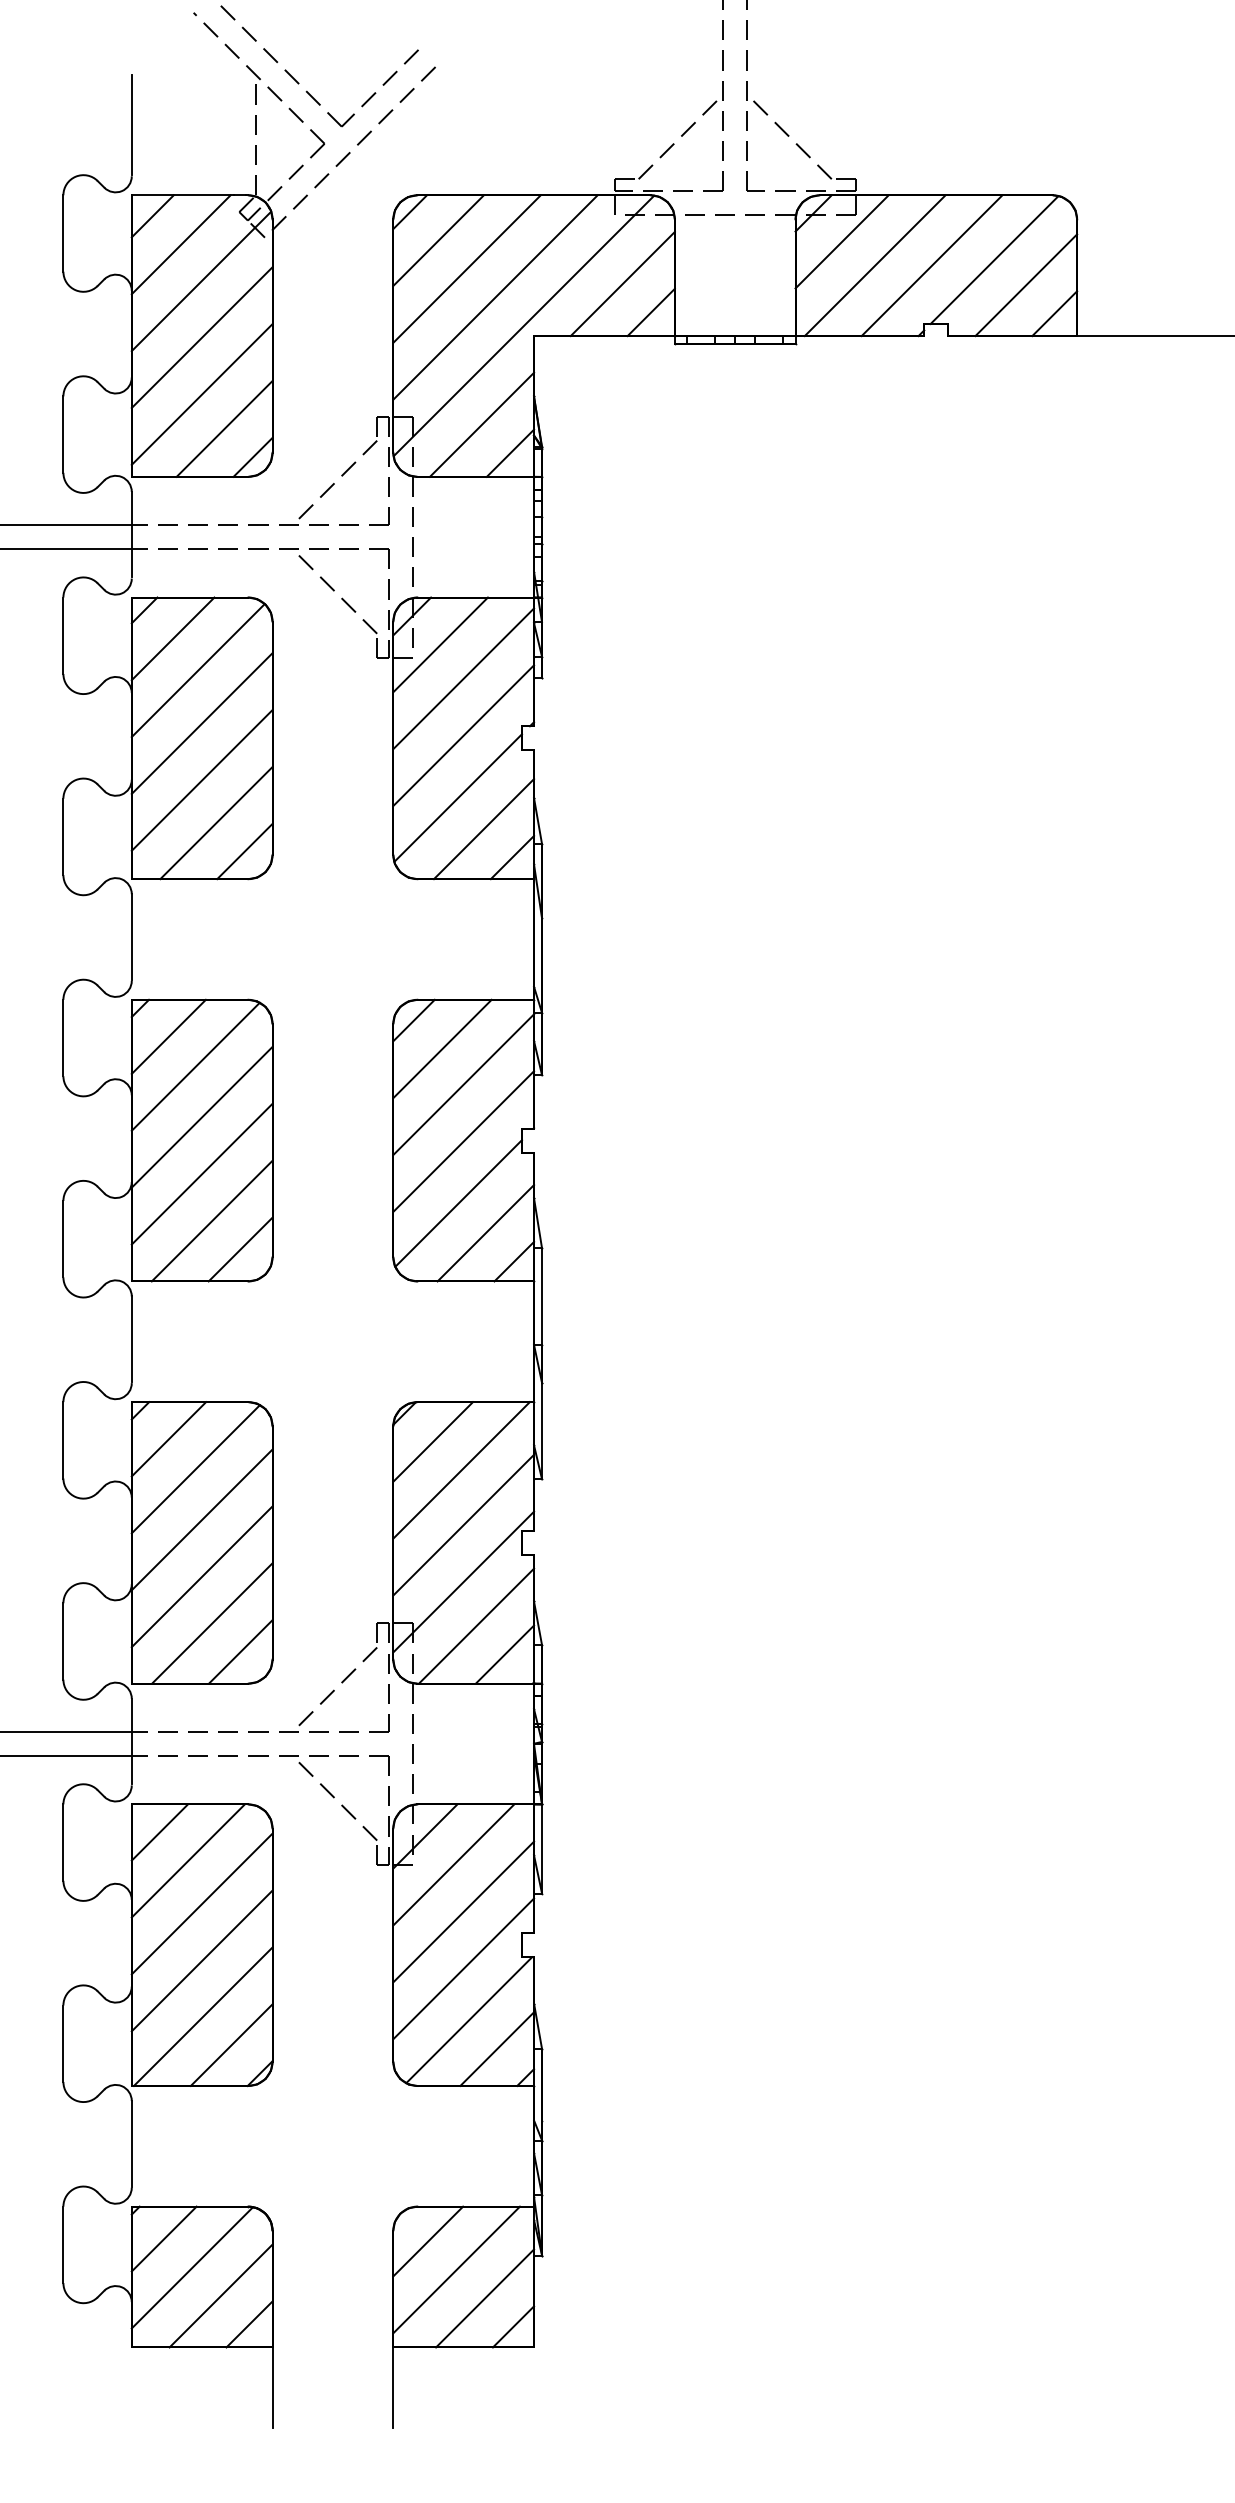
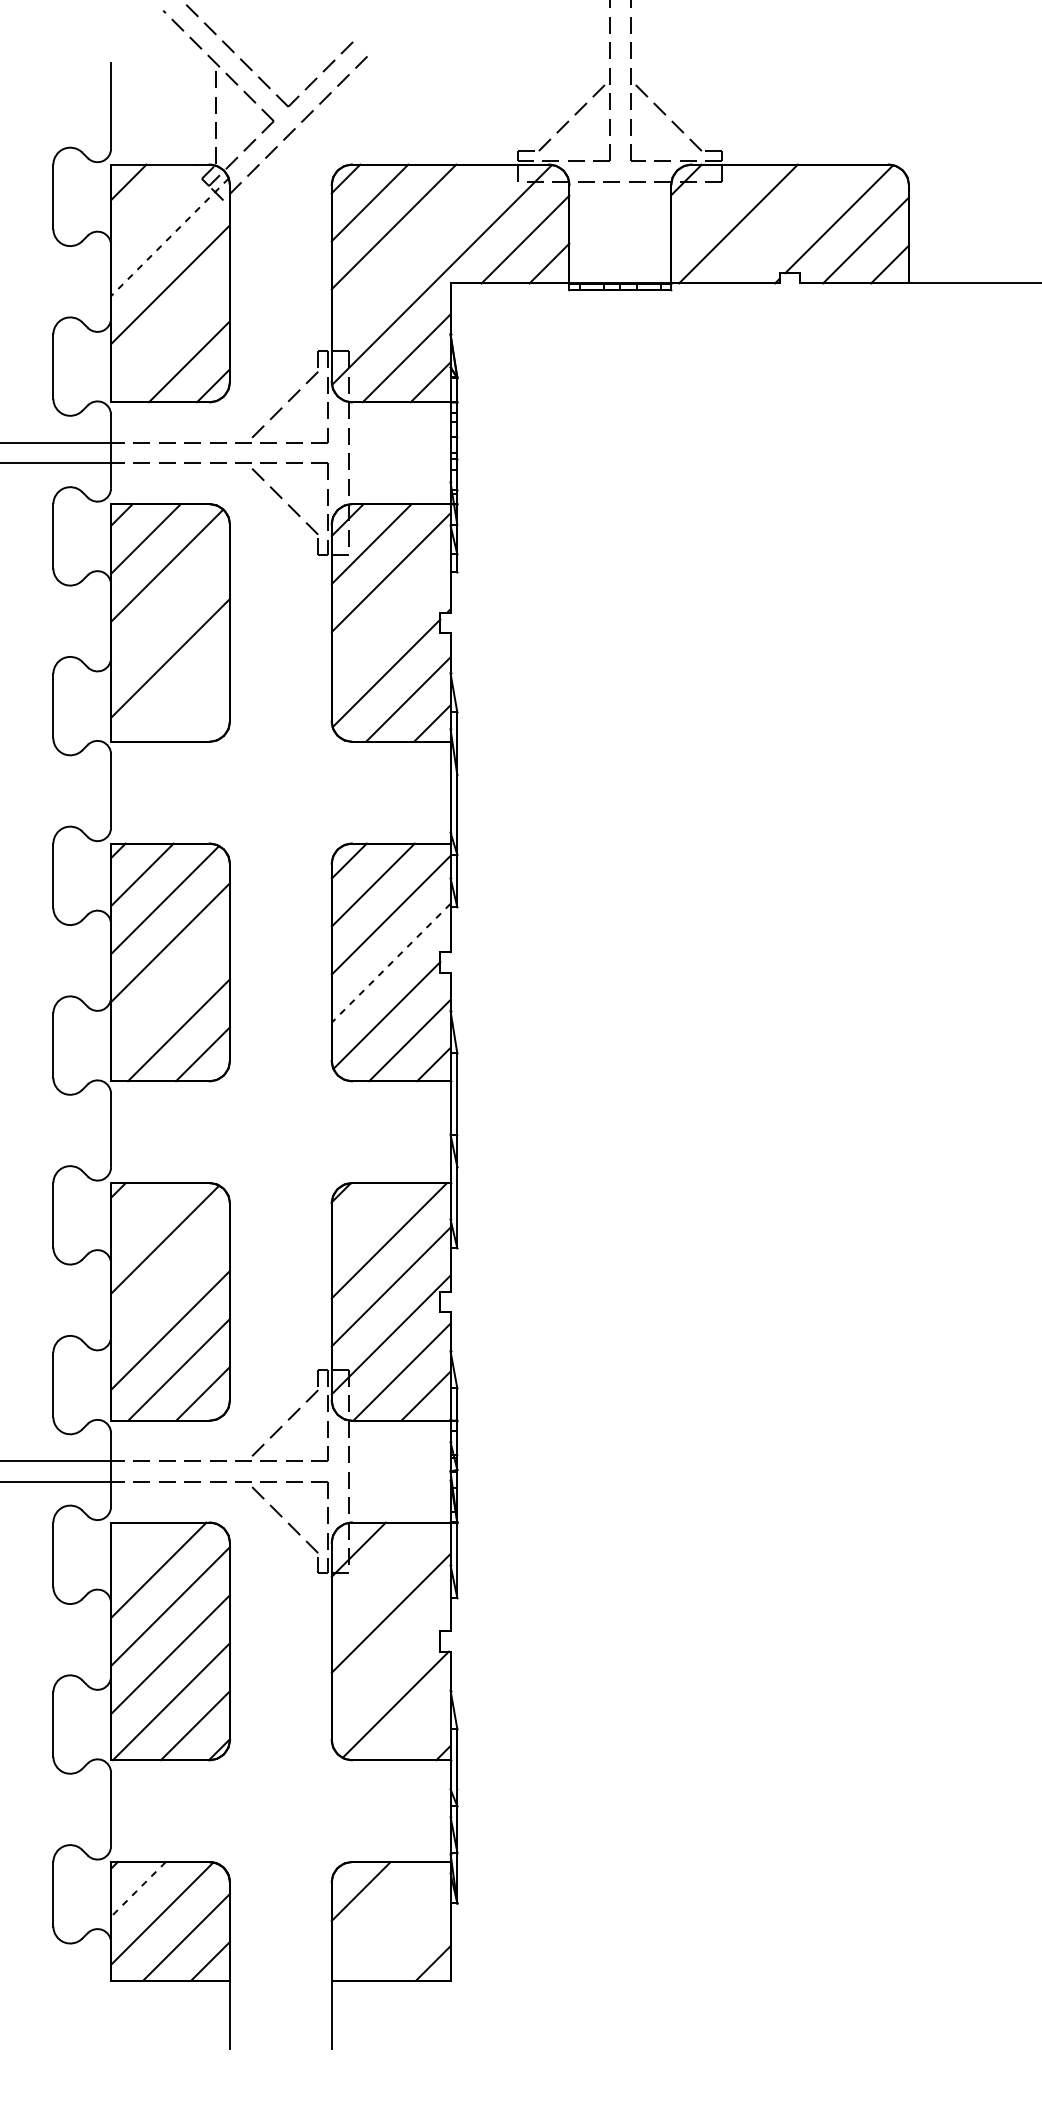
line: (841, 241) -> (710, 203), removed
line: (180, 244) -> (152, 206), removed
line: (931, 265) -> (785, 223), removed
line: (201, 281) -> (169, 237), solid -> dashed
line: (495, 297) -> (418, 250), removed
line: (201, 394) -> (169, 332), removed
line: (201, 723) -> (169, 610), removed
line: (463, 735) -> (391, 620), removed
line: (216, 822) -> (182, 693), removed
line: (244, 851) -> (206, 718), removed
line: (463, 1141) -> (391, 963), solid -> dashed
line: (201, 1173) -> (169, 990), removed
line: (168, 1439) -> (142, 1214), removed
line: (433, 1441) -> (365, 1216), removed
line: (201, 1519) -> (169, 1282), removed
line: (159, 1832) -> (134, 1546), removed
line: (453, 1864) -> (382, 1573), removed
line: (463, 1968) -> (391, 1661), removed
line: (497, 2048) -> (419, 1728), removed
line: (164, 2239) -> (138, 1889), solid -> dashed
line: (456, 2269) -> (385, 1915), removed
line: (485, 2298) -> (409, 1939), removed

